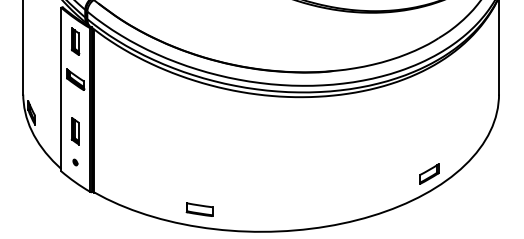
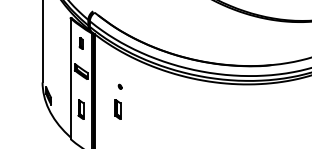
part: (75, 41) -> (81, 43), size x0.6
part: (124, 131) -> (117, 109), added
part: (75, 162) -> (120, 86), moved

